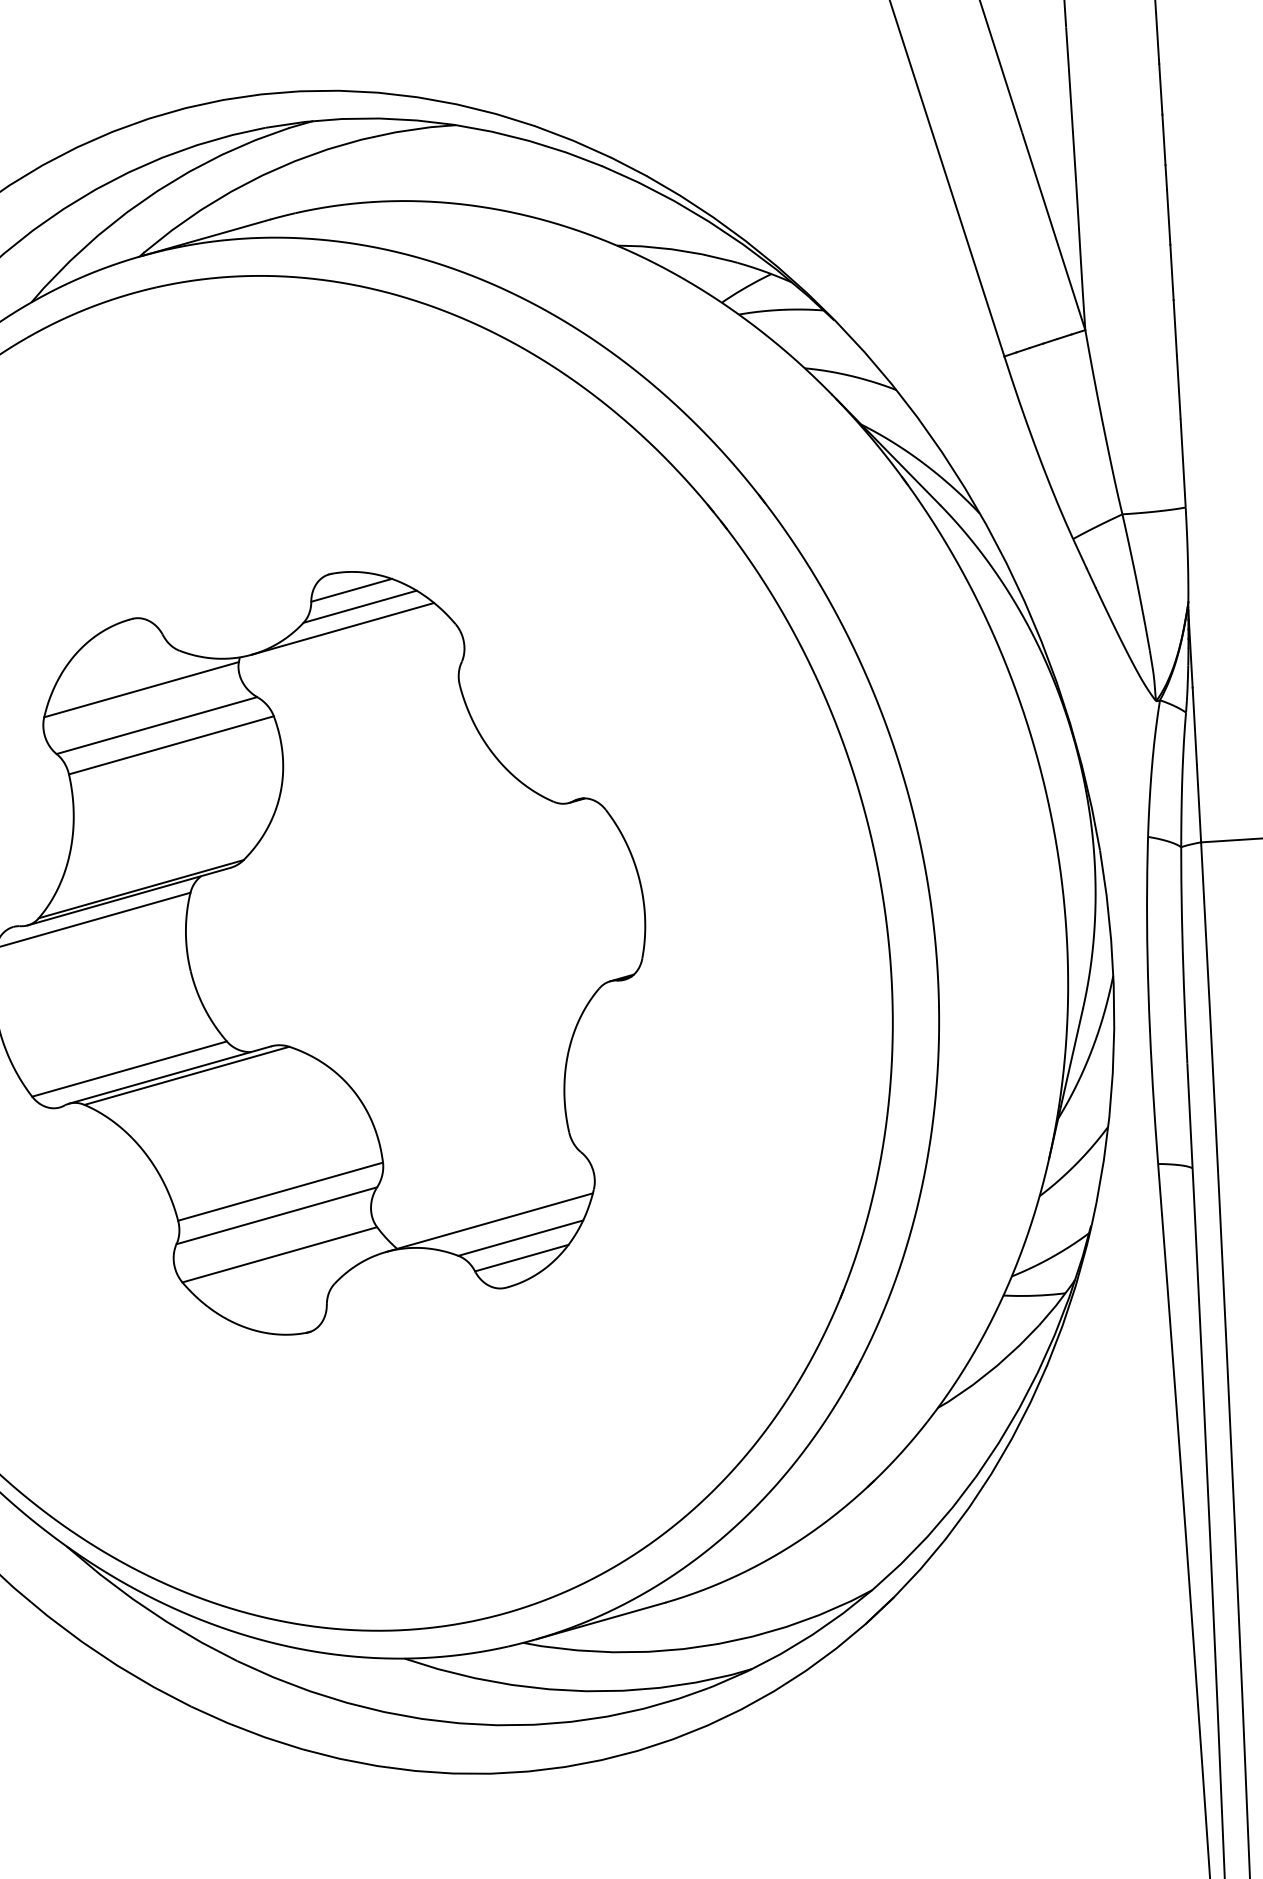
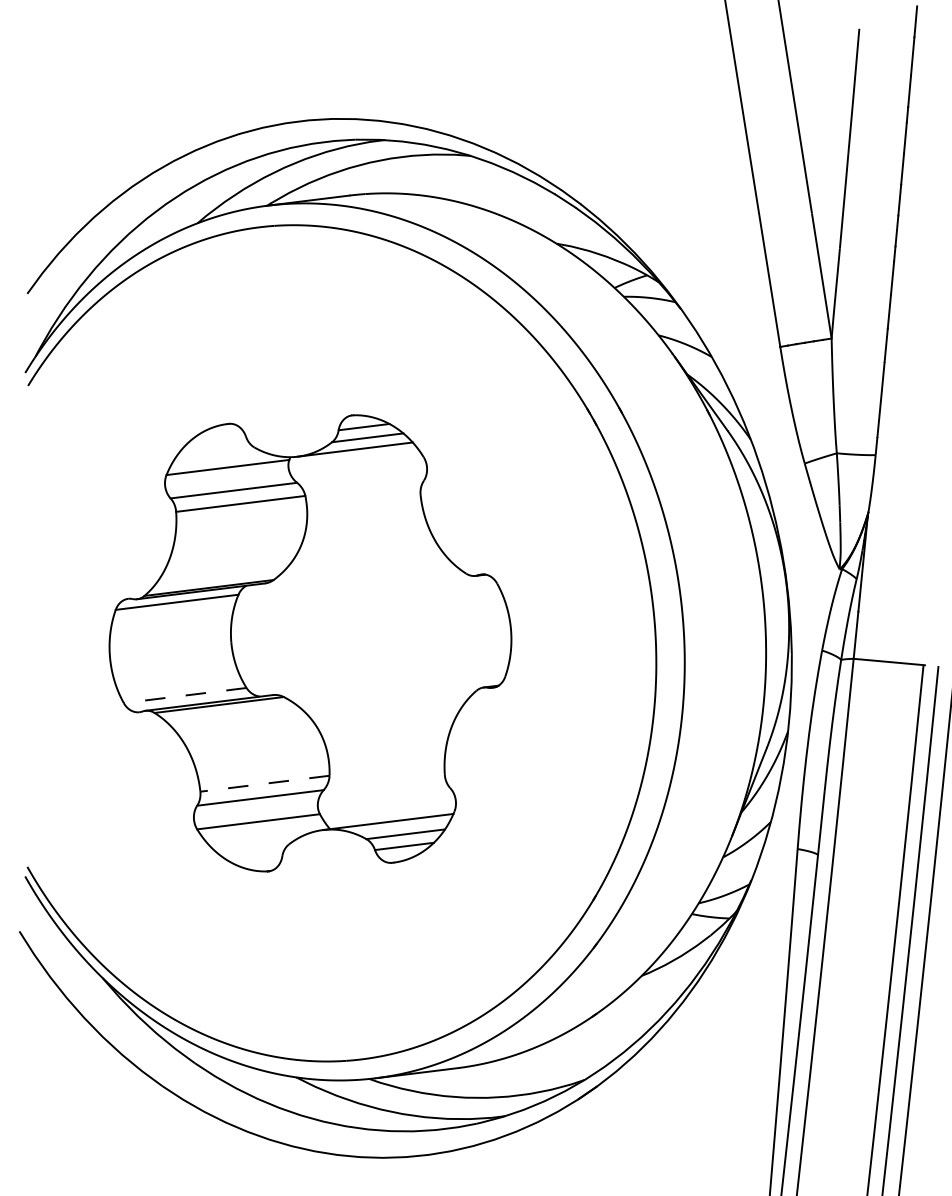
line: (130, 1068) -> (185, 695), solid -> dashed
line: (279, 1191) -> (264, 783), solid -> dashed

